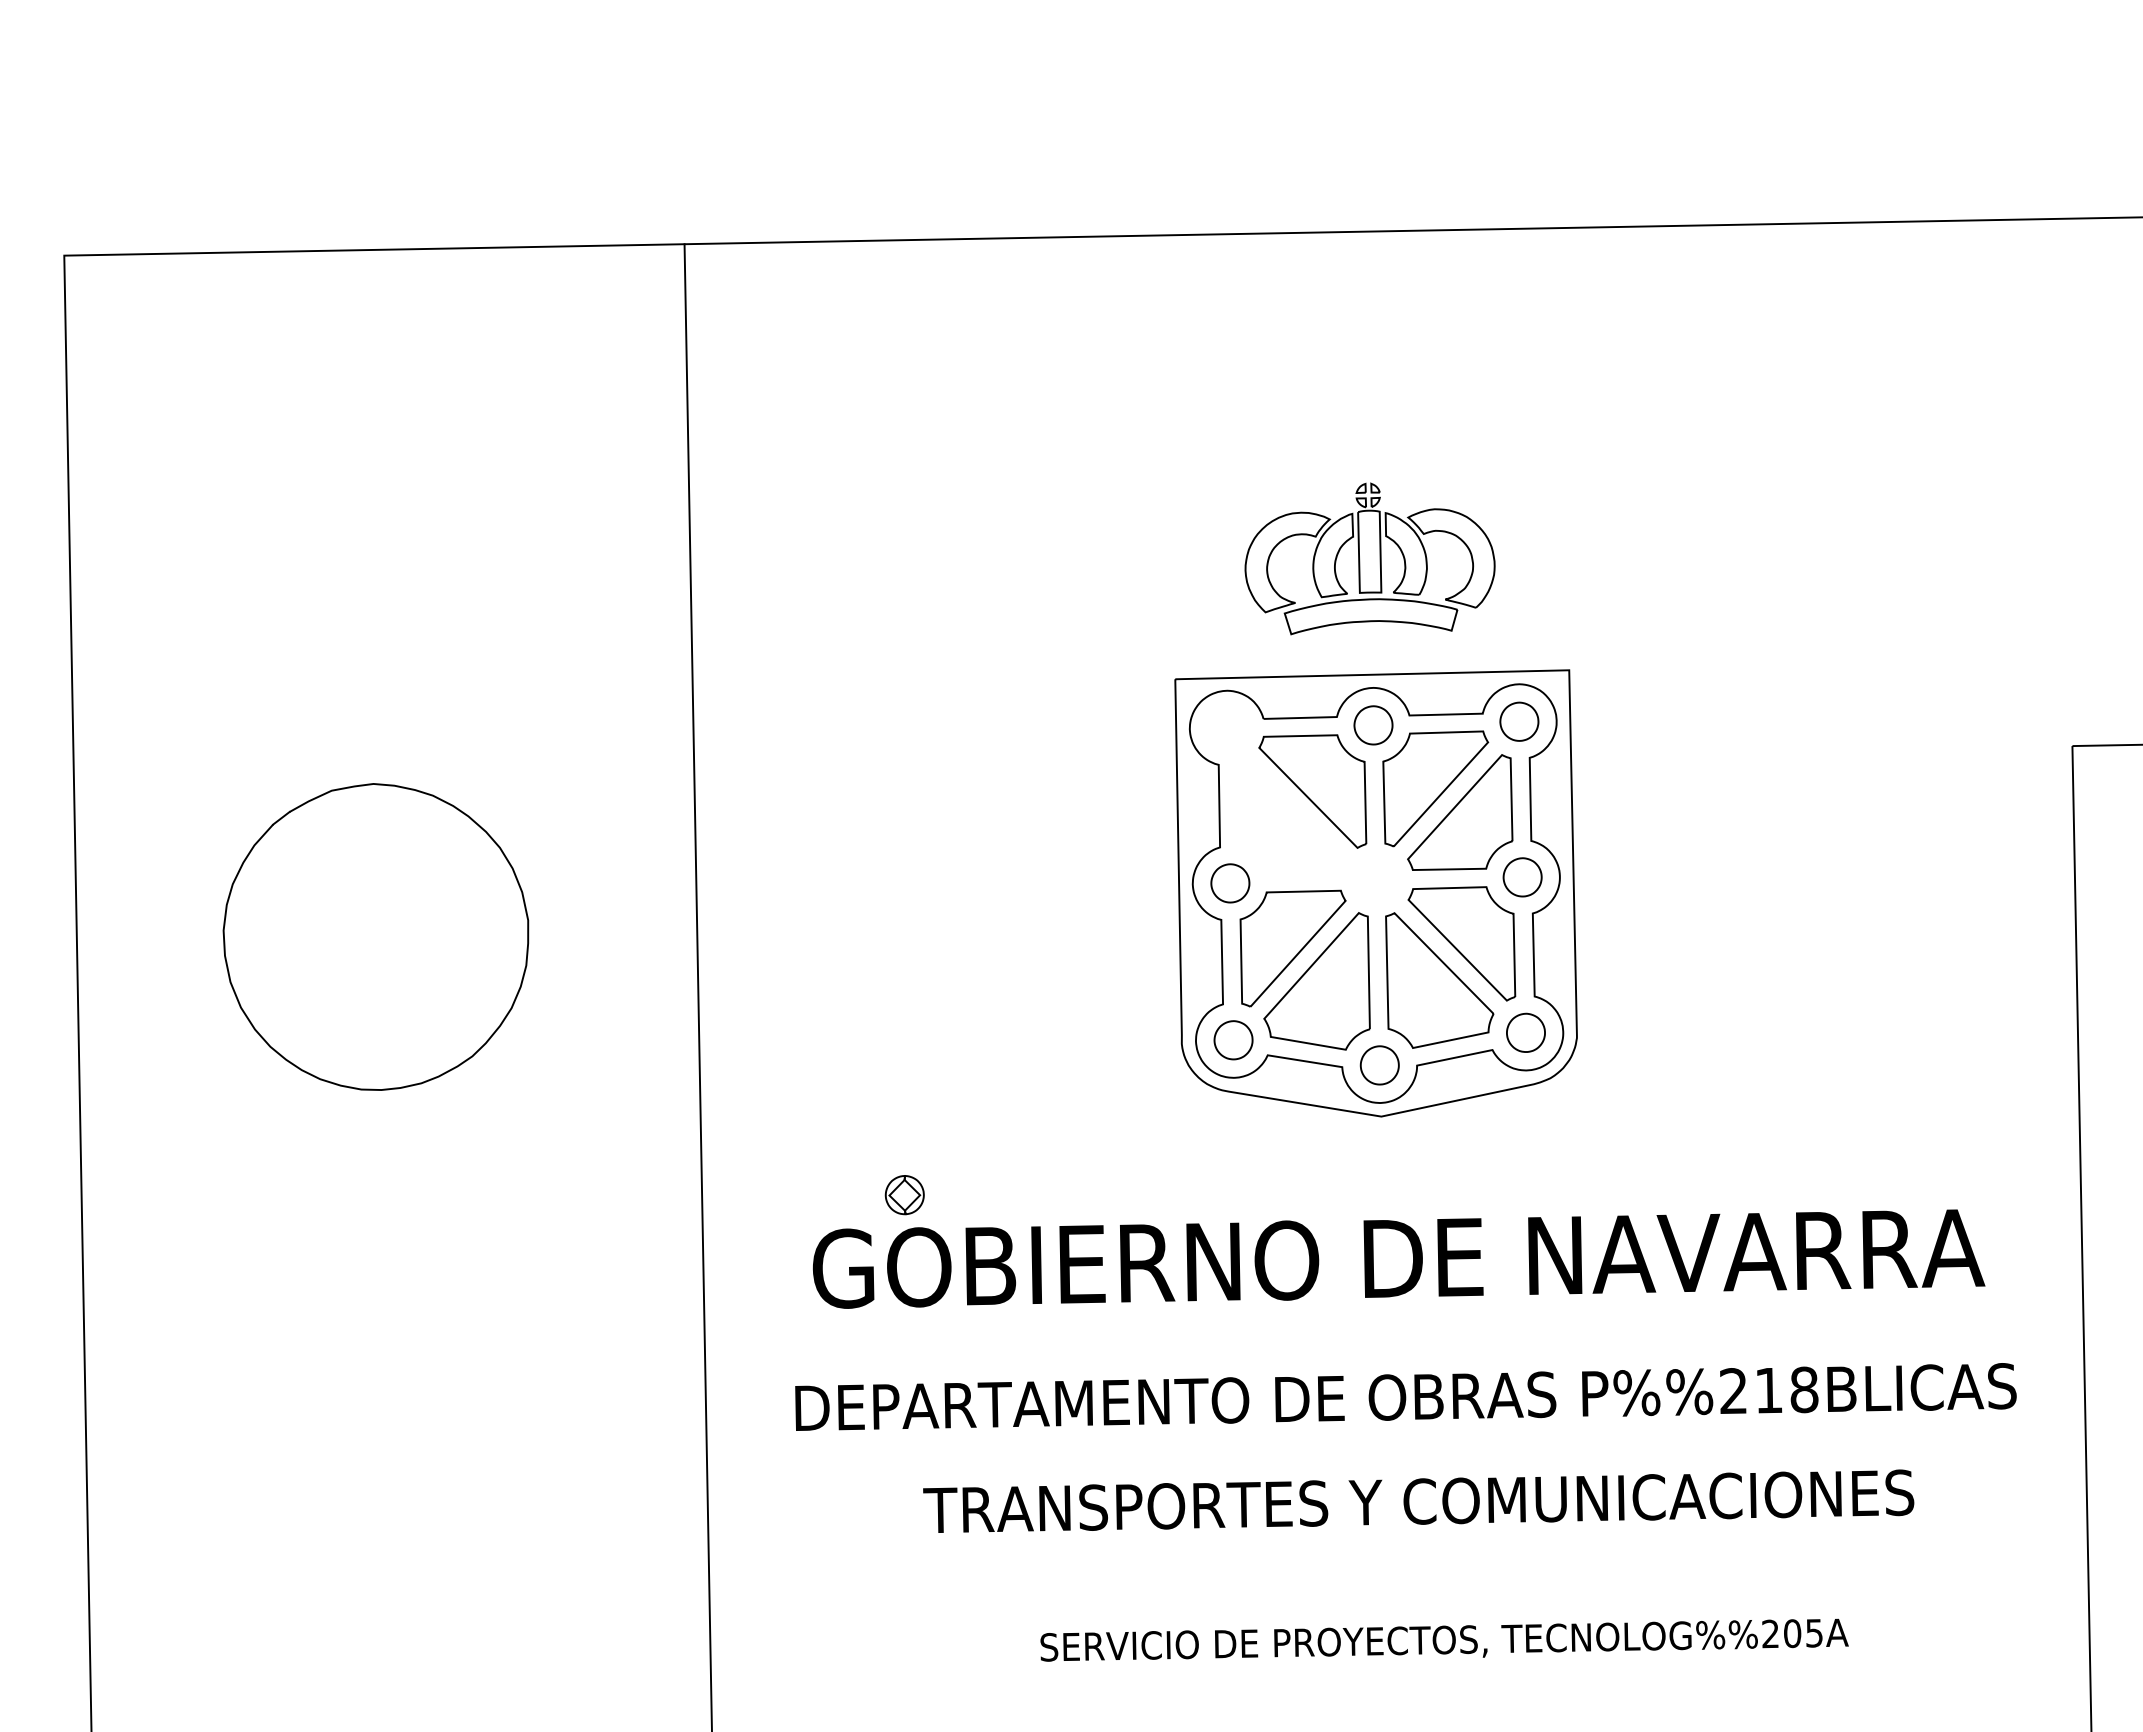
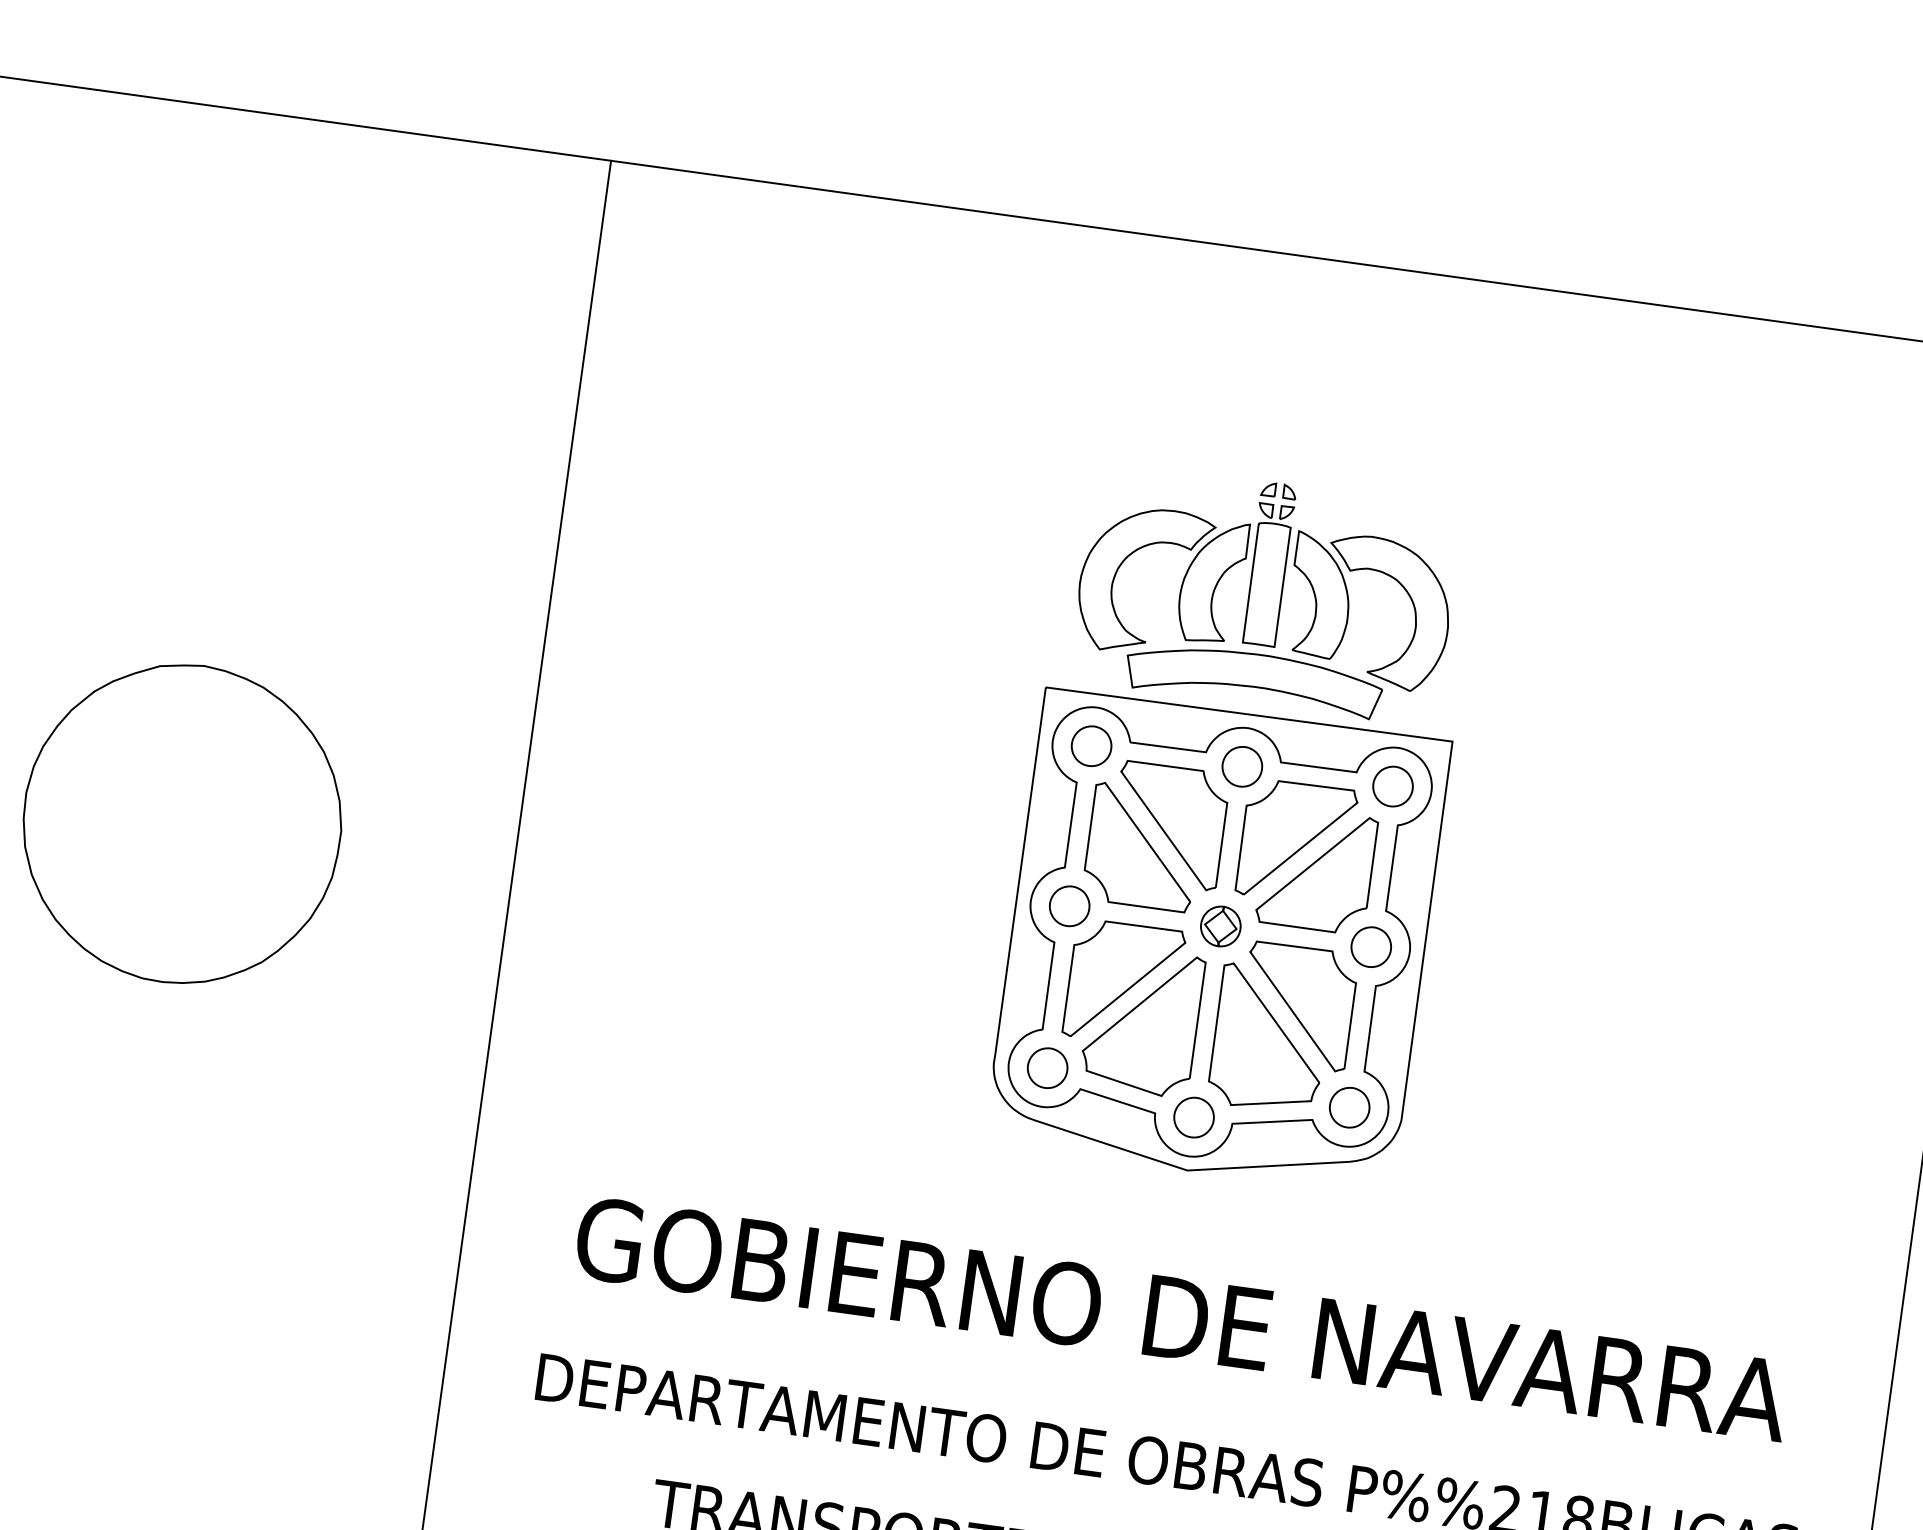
part: (1369, 558) -> (1265, 594), size x1.43
part: (1227, 728) -> (1091, 746), added
part: (1290, 817) -> (1142, 848), added
part: (904, 1195) -> (1220, 926), moved

